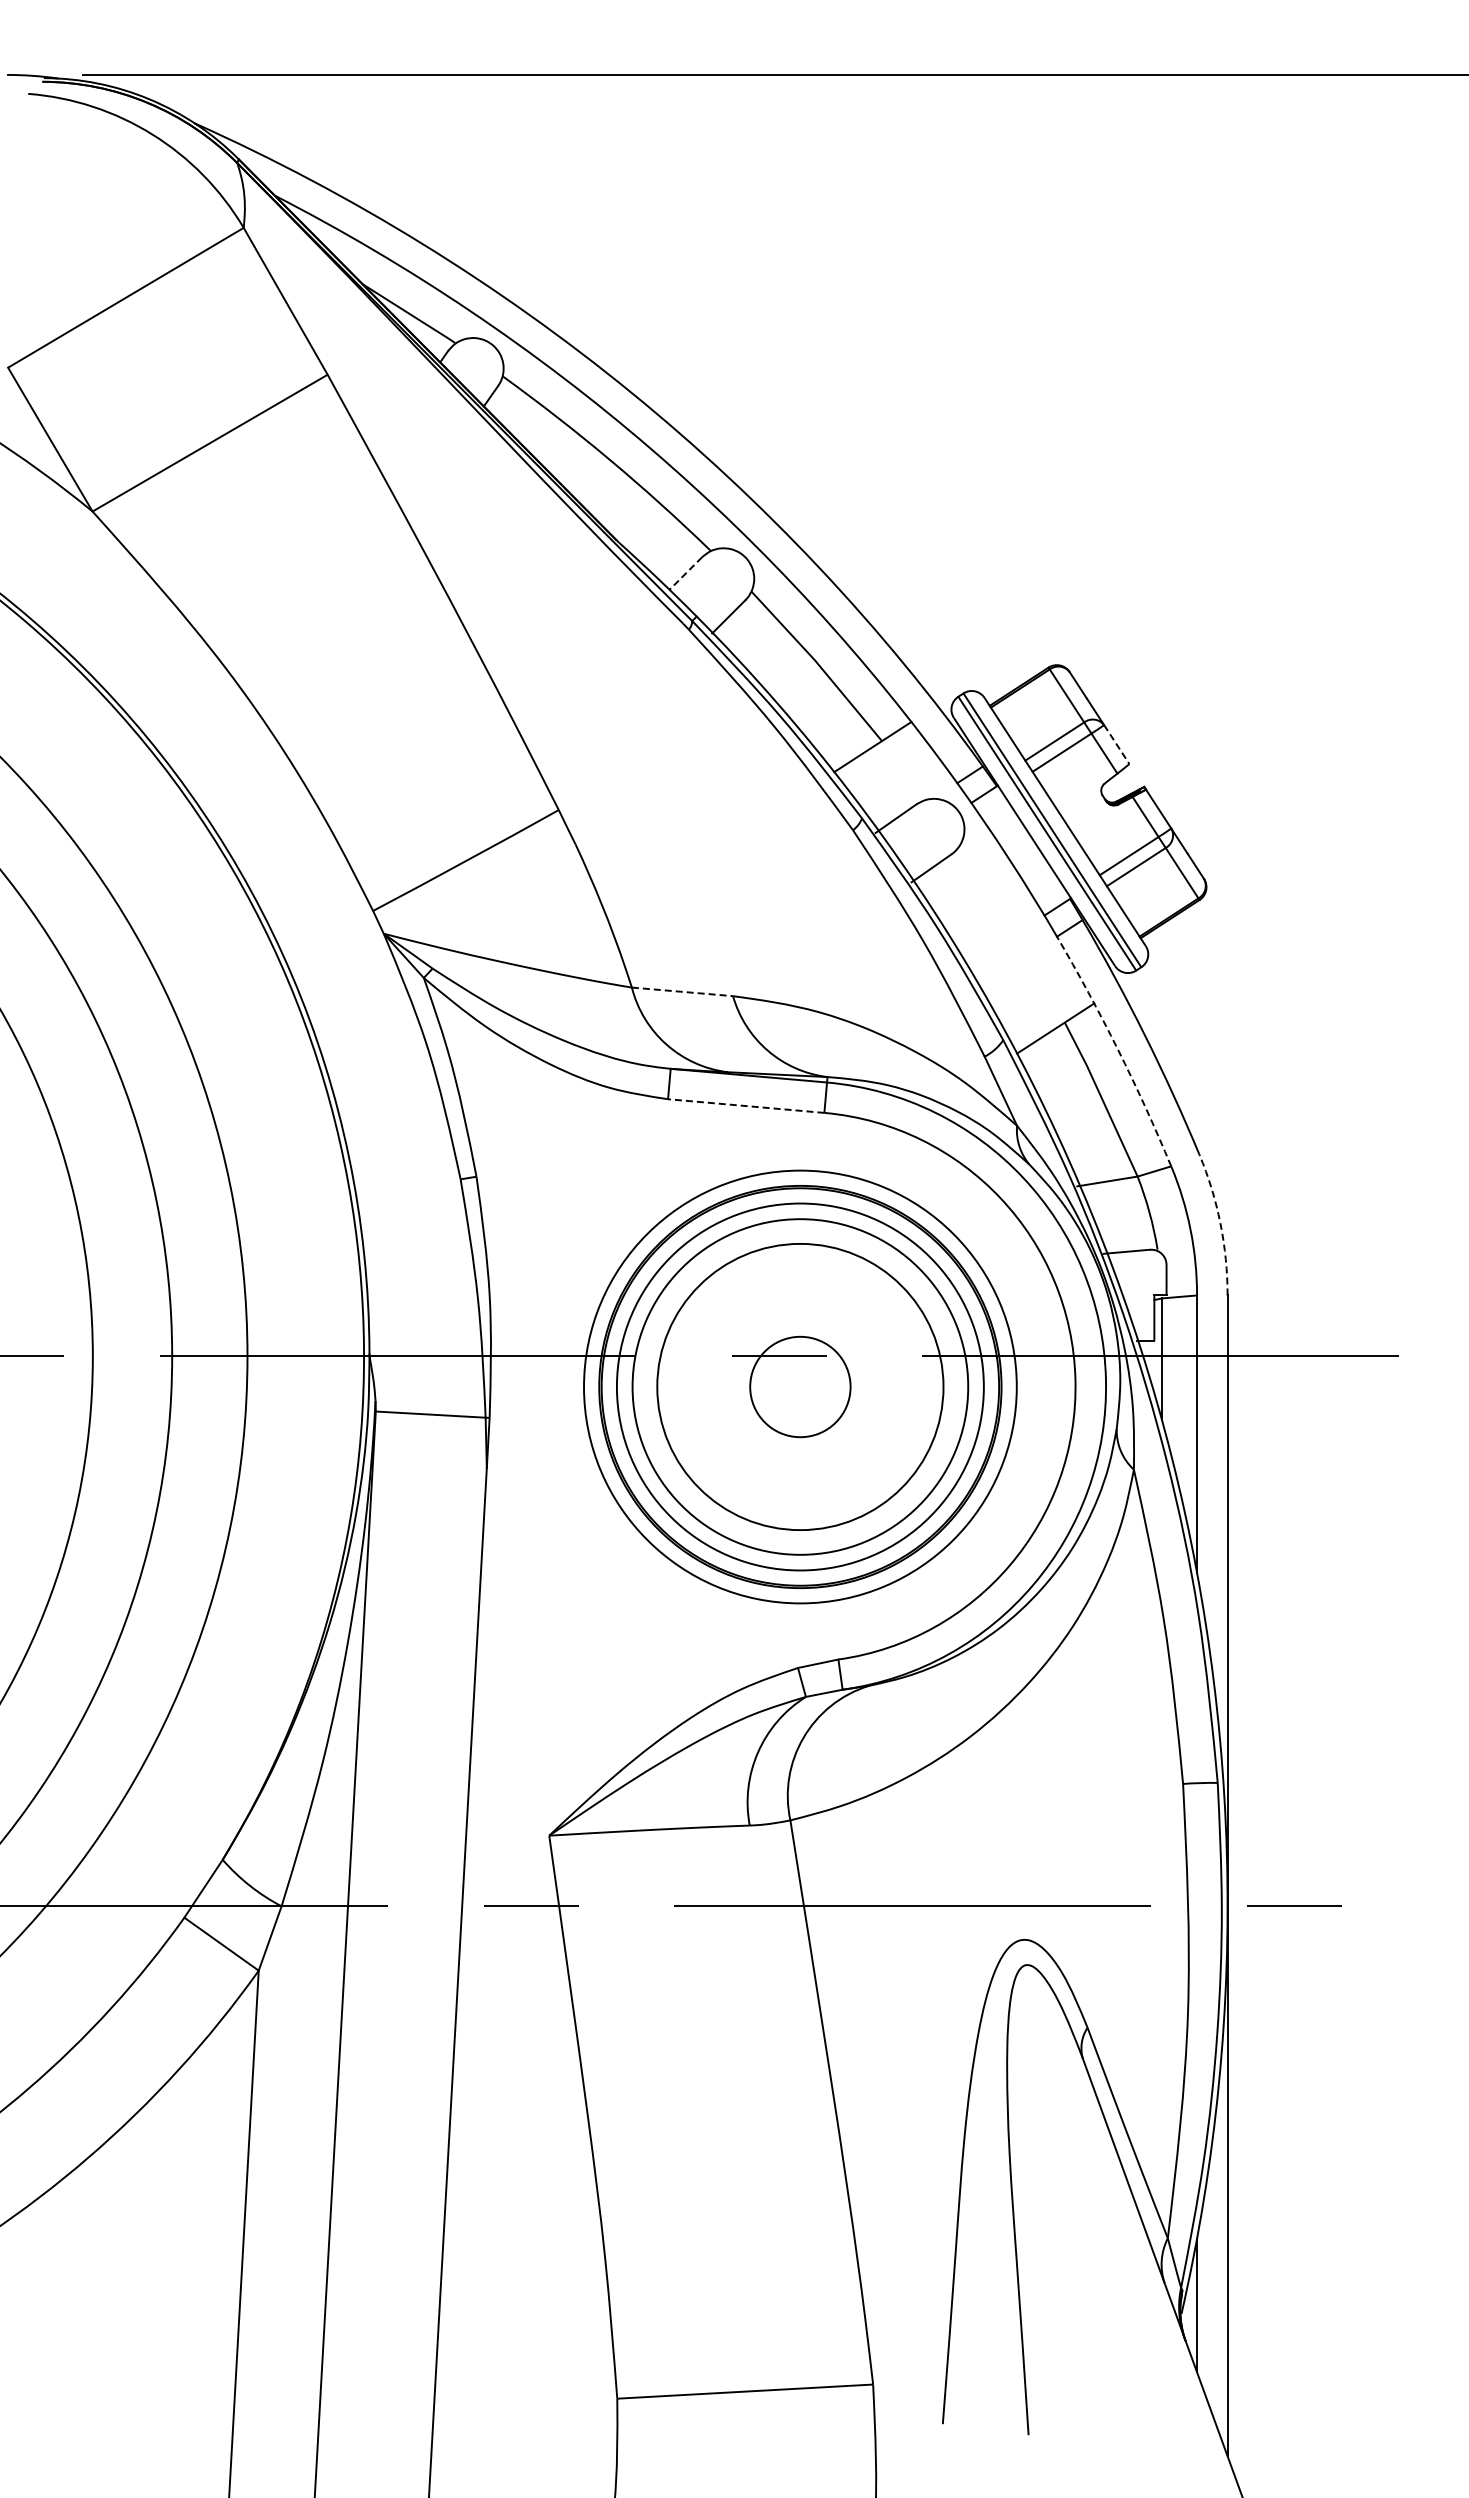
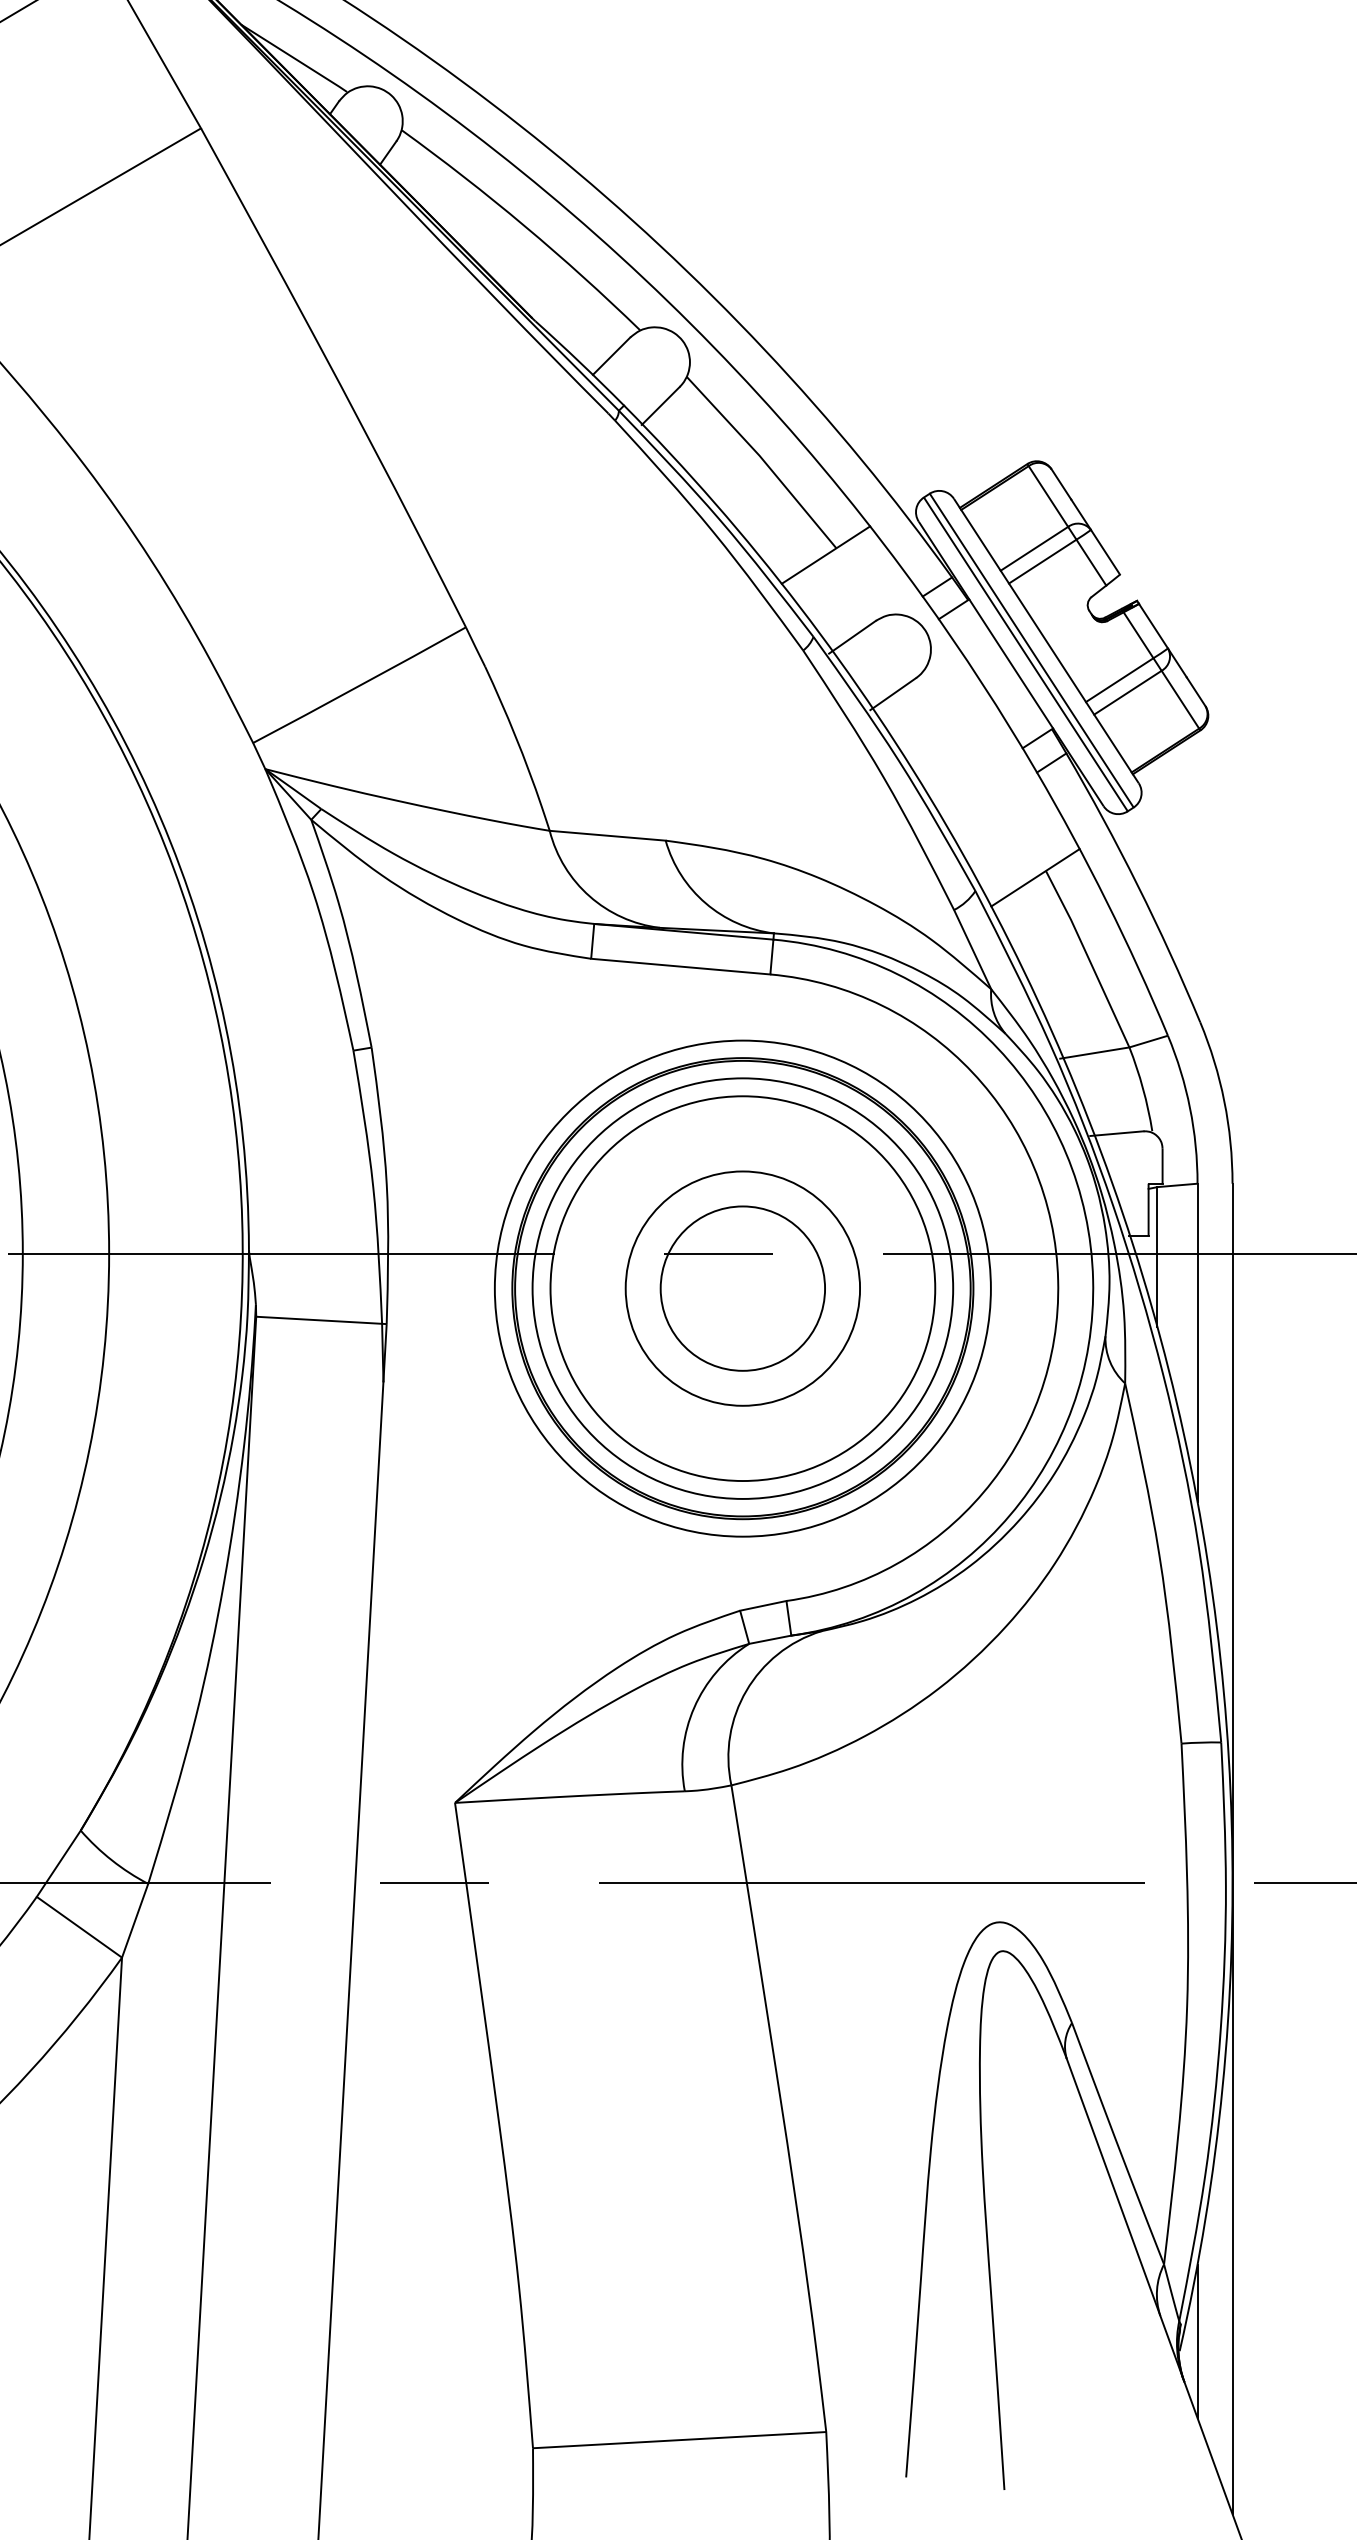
line: (685, 573) -> (611, 356), dashed -> solid
line: (1117, 744) -> (1106, 552), dashed -> solid
line: (682, 991) -> (607, 835), dashed -> solid
arc: (1117, 1049) -> (1106, 901), dashed -> solid
line: (745, 1106) -> (679, 967), dashed -> solid
arc: (1220, 1223) -> (1224, 1101), dashed -> solid
circle: (800, 1386) -> (742, 1288), size x0.71
circle: (800, 1386) -> (742, 1288), size x1.43

